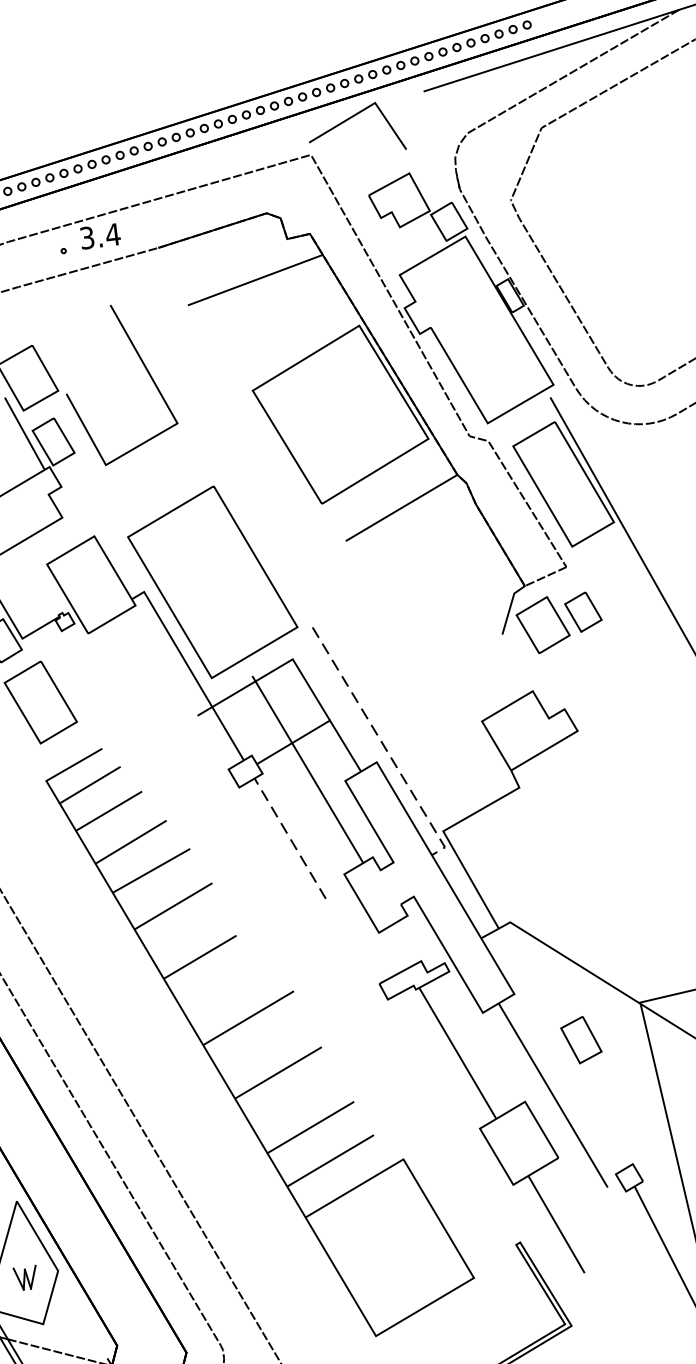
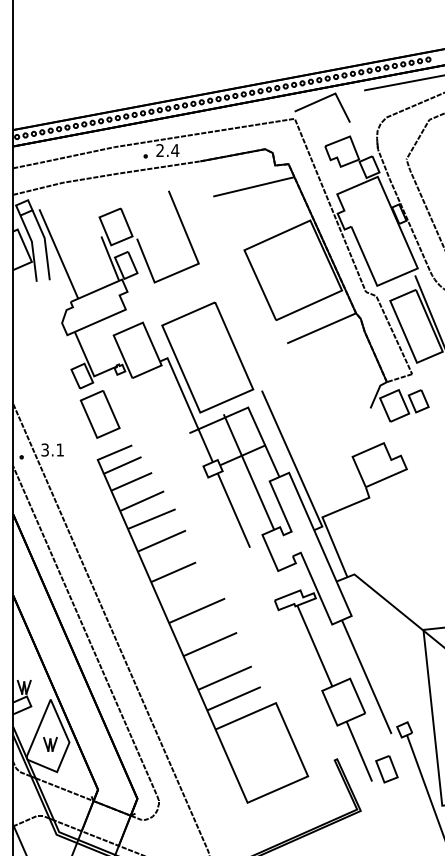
text: (86, 238) -> (159, 150), 3.4 -> 2.4
line: (383, 745) -> (294, 463), dashed -> solid
line: (289, 838) -> (233, 510), dashed -> solid
part: (580, 1040) -> (386, 769), moved

